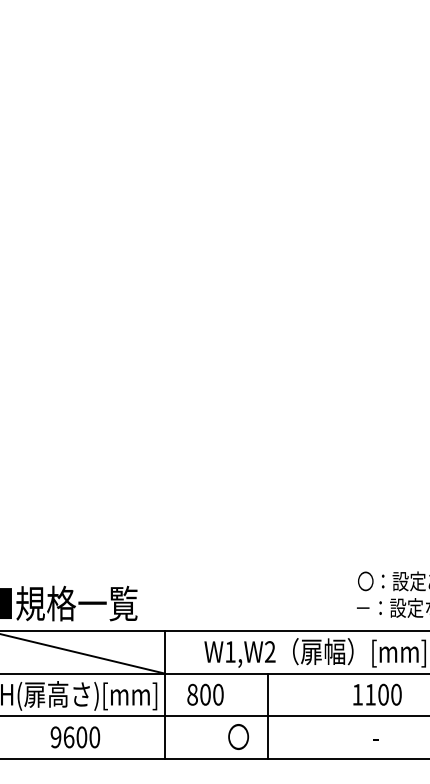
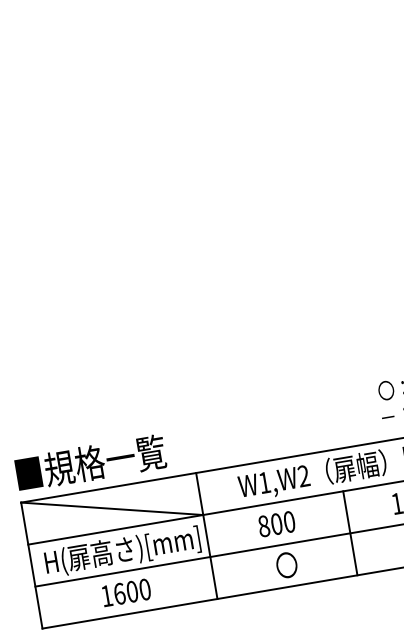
text: (205, 694) -> (276, 523), moved
line: (267, 715) -> (350, 532), moved
text: (55, 737) -> (106, 596), 9600 -> 1600

